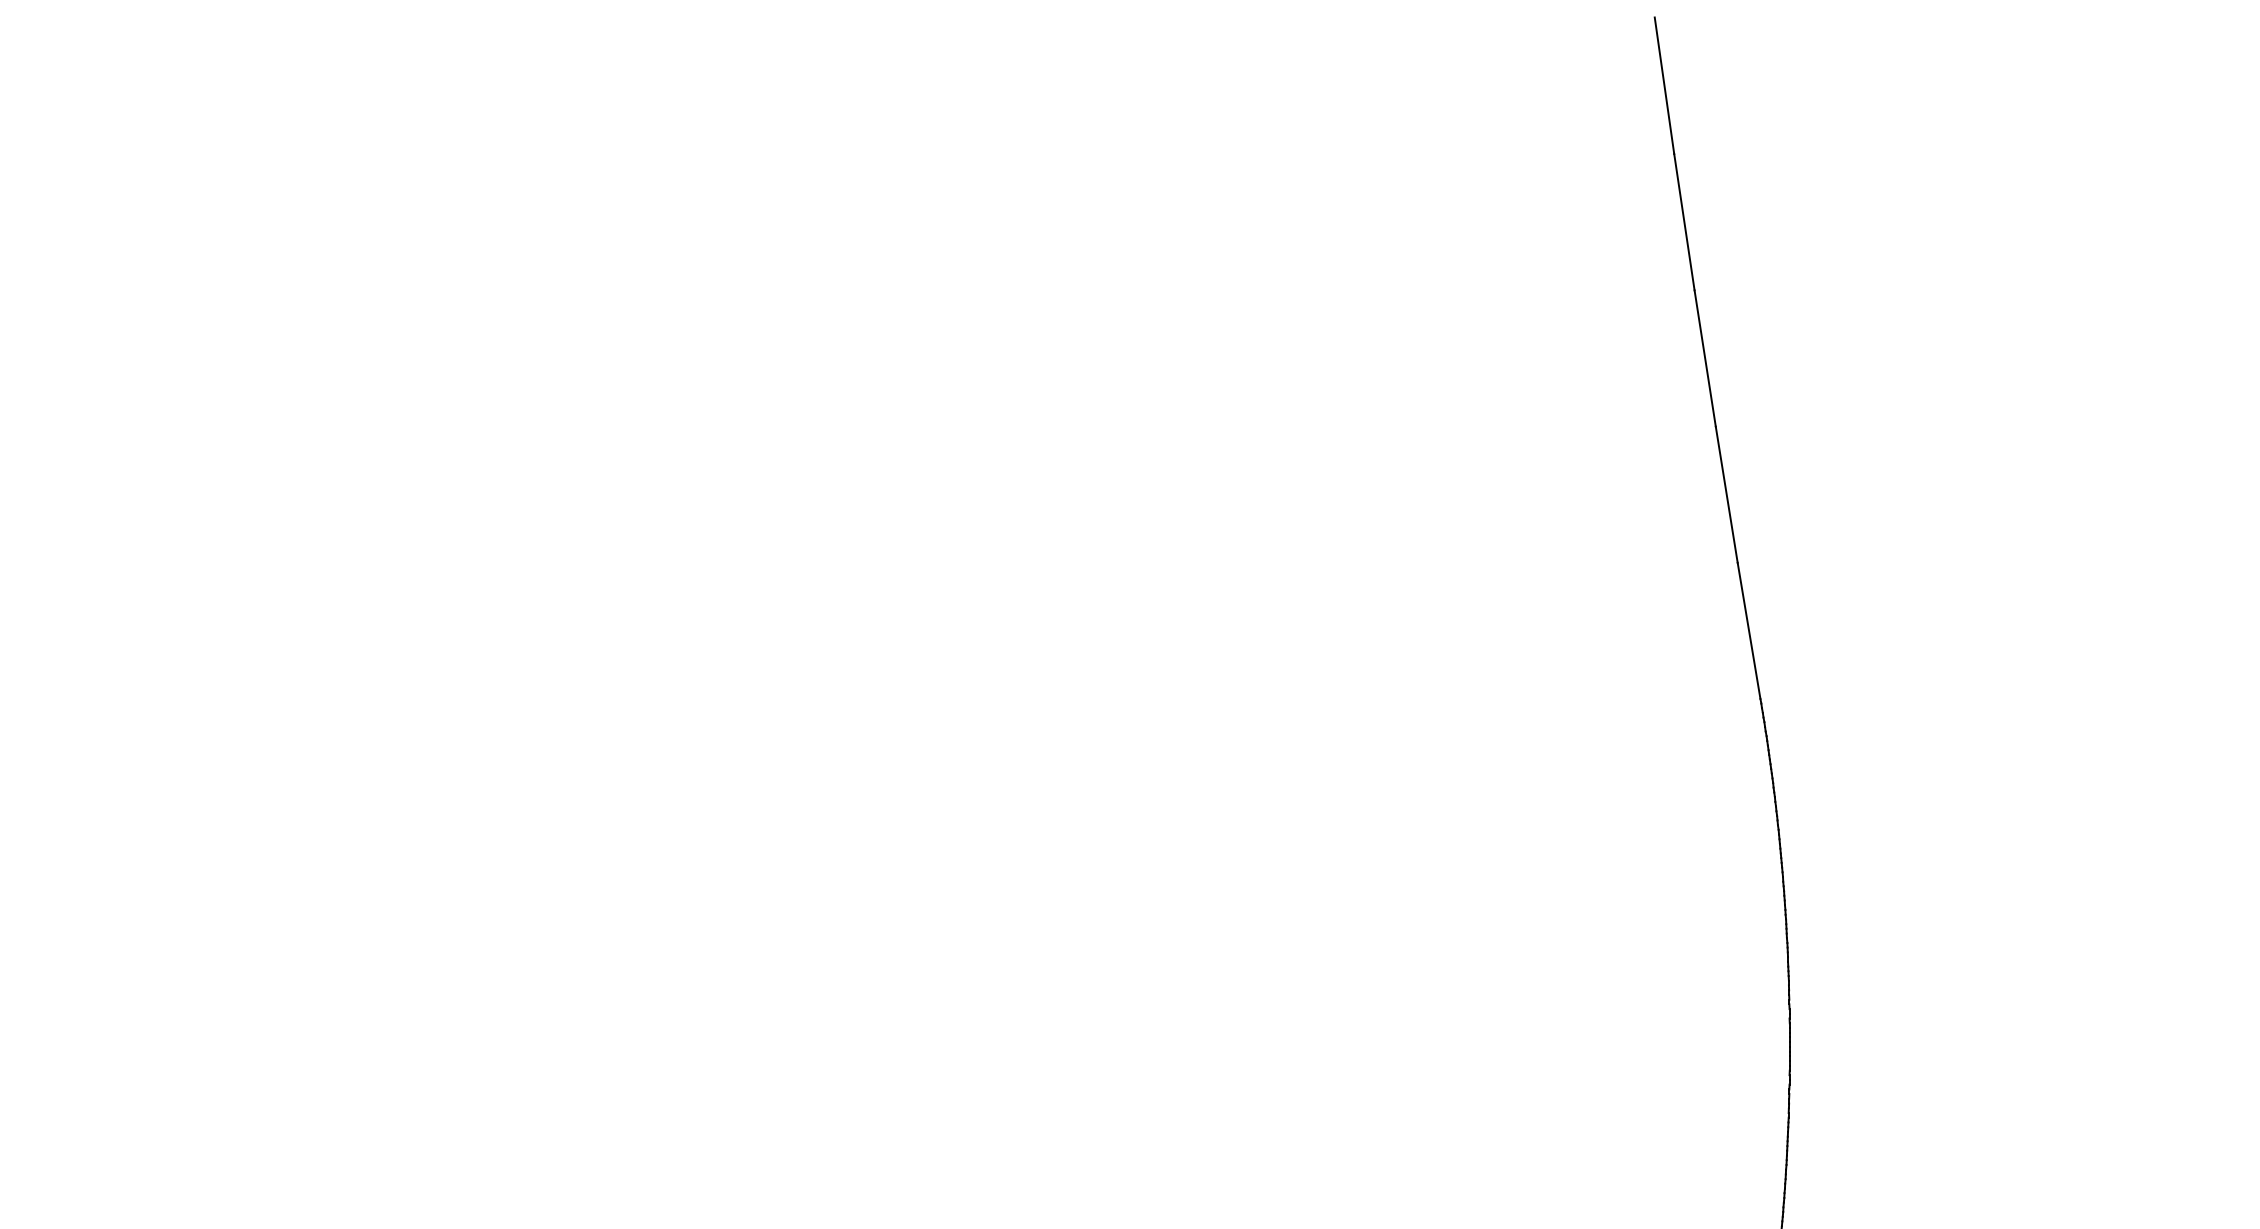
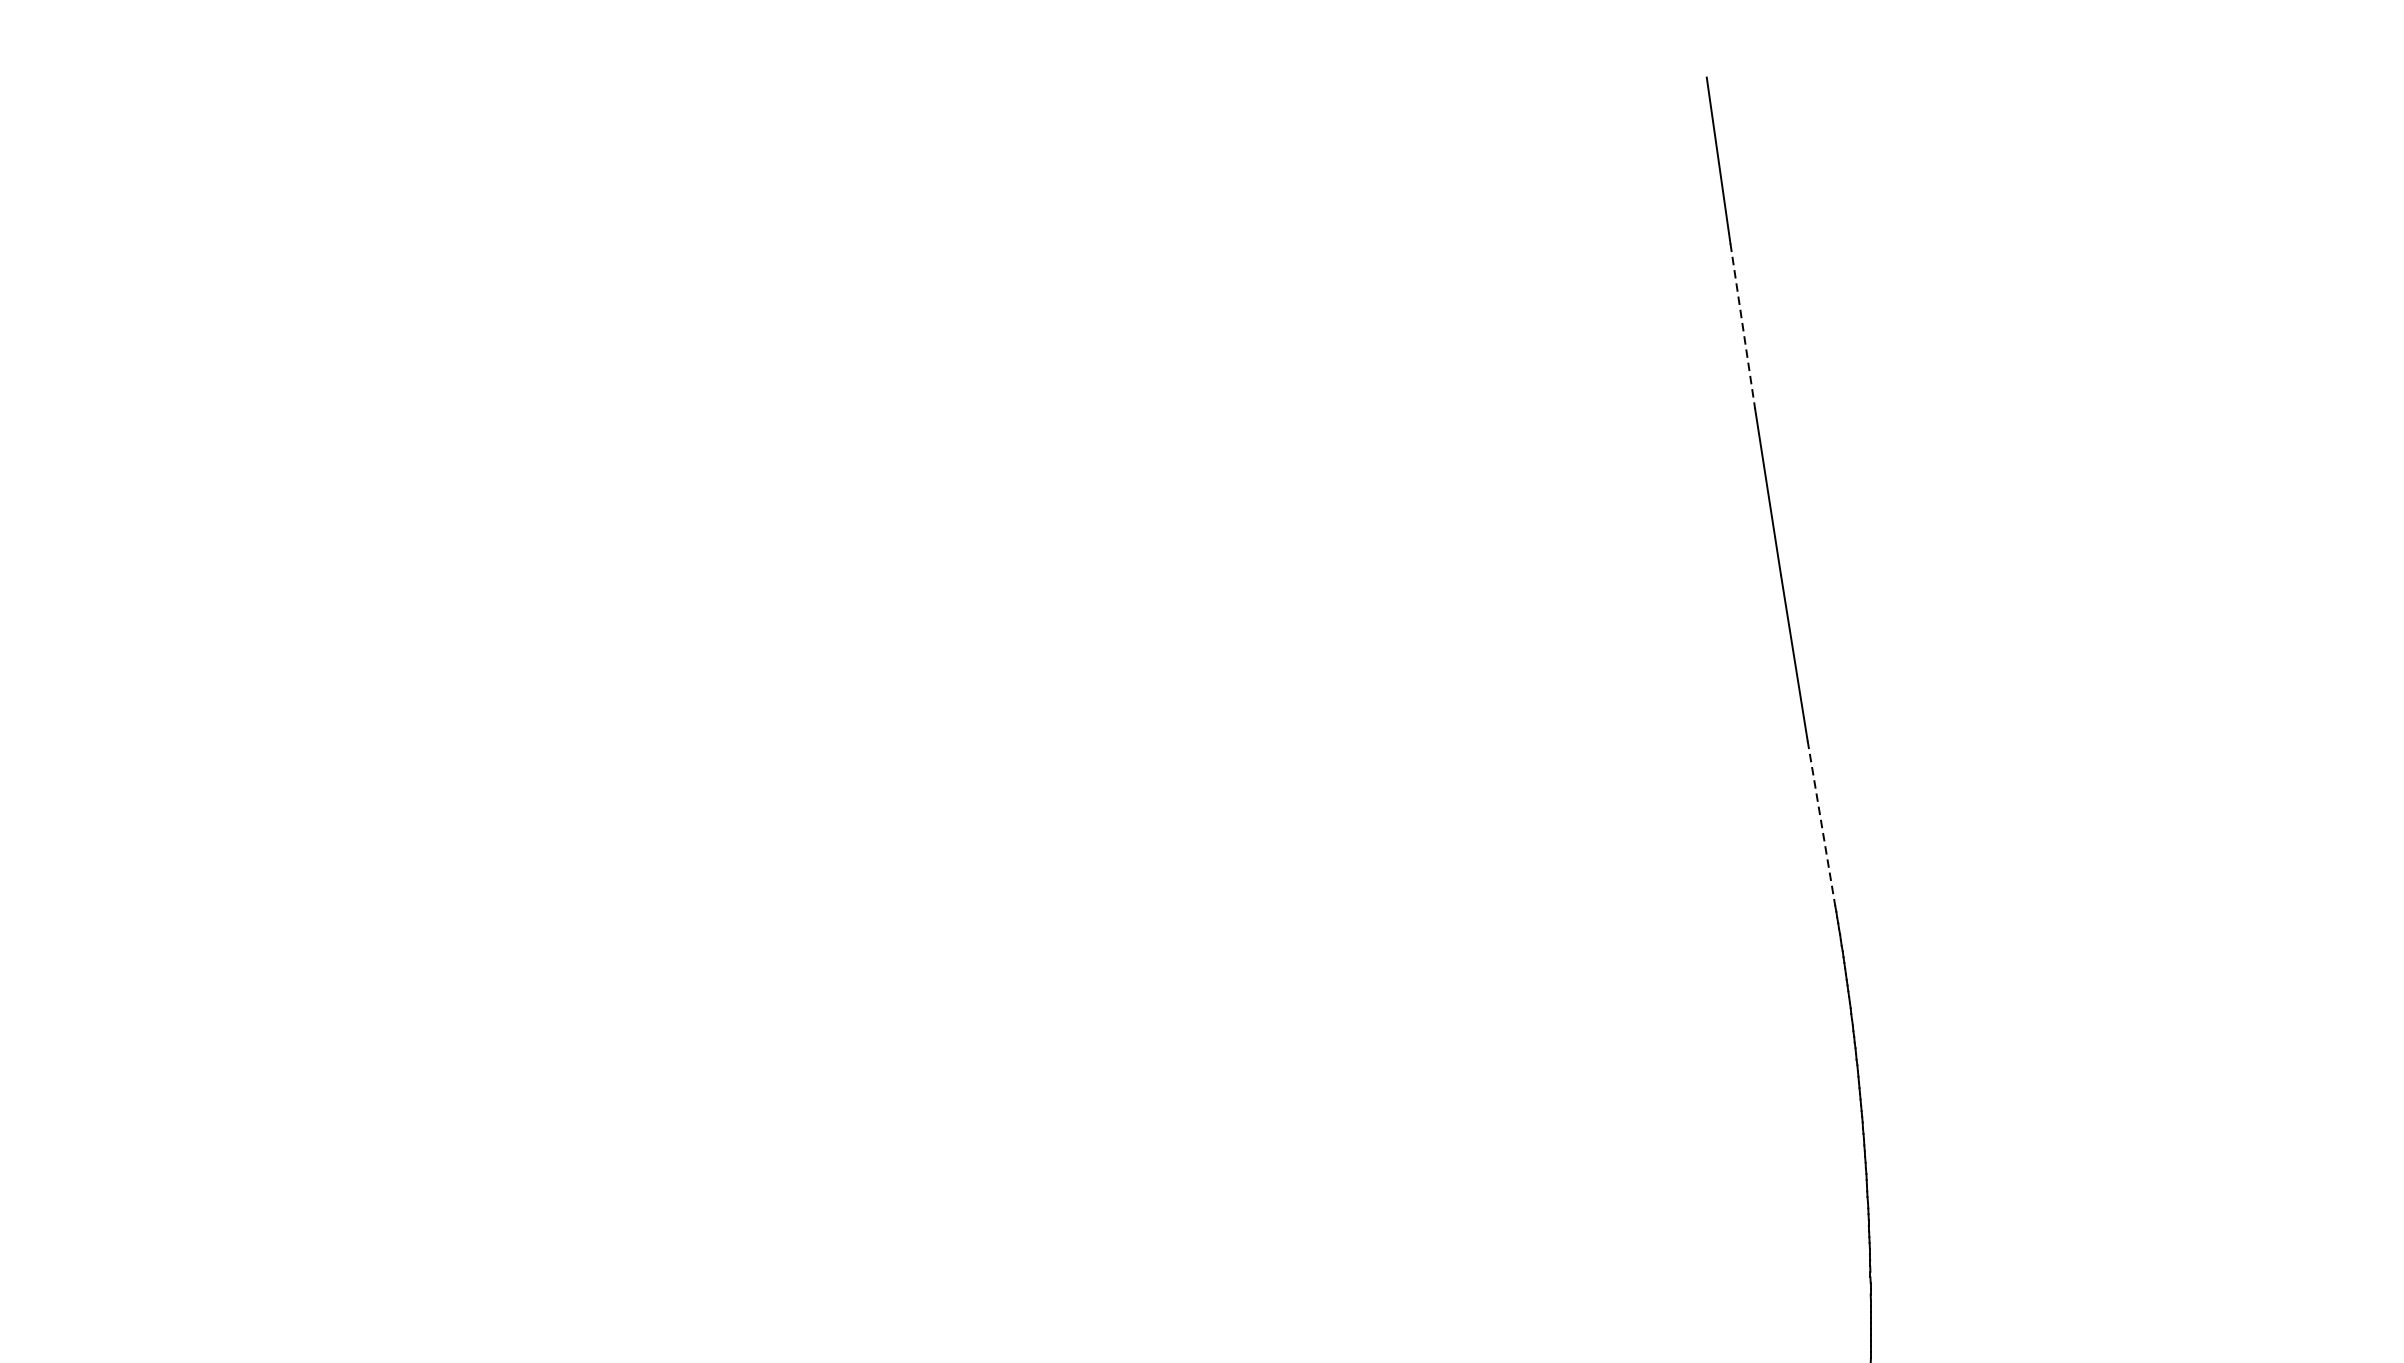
line: (1684, 222) -> (1742, 326), solid -> dashed
line: (1749, 631) -> (1821, 824), solid -> dashed

